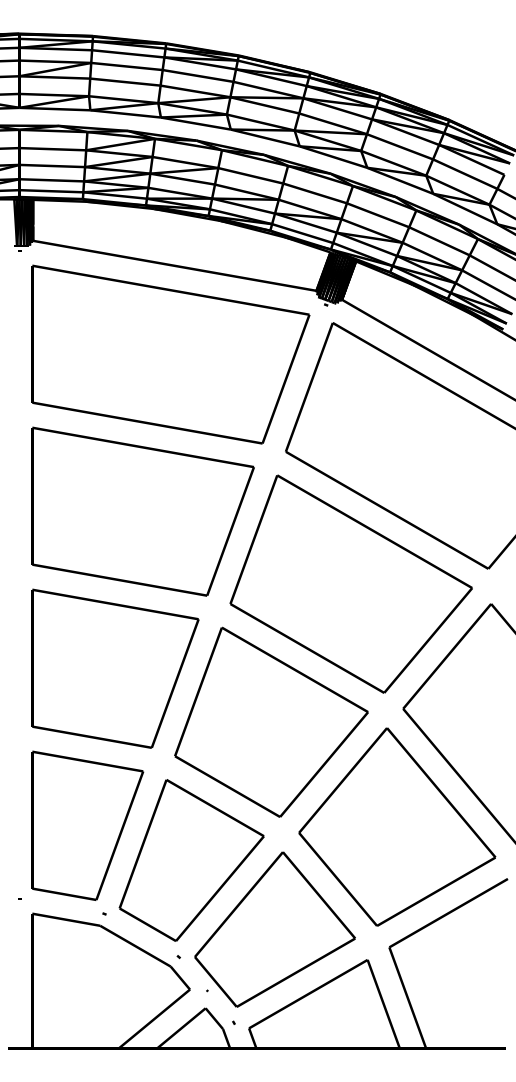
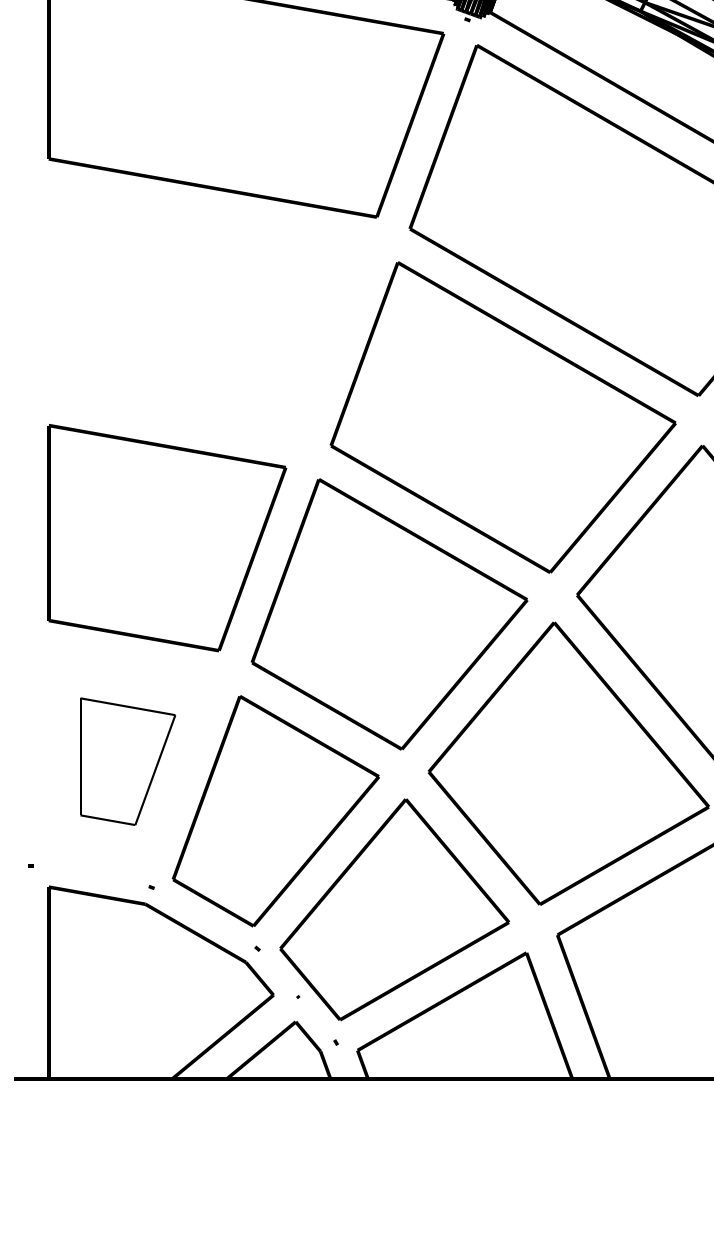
part: (142, 511) -> (205, 314), removed
part: (87, 825) -> (127, 761), size x0.6

